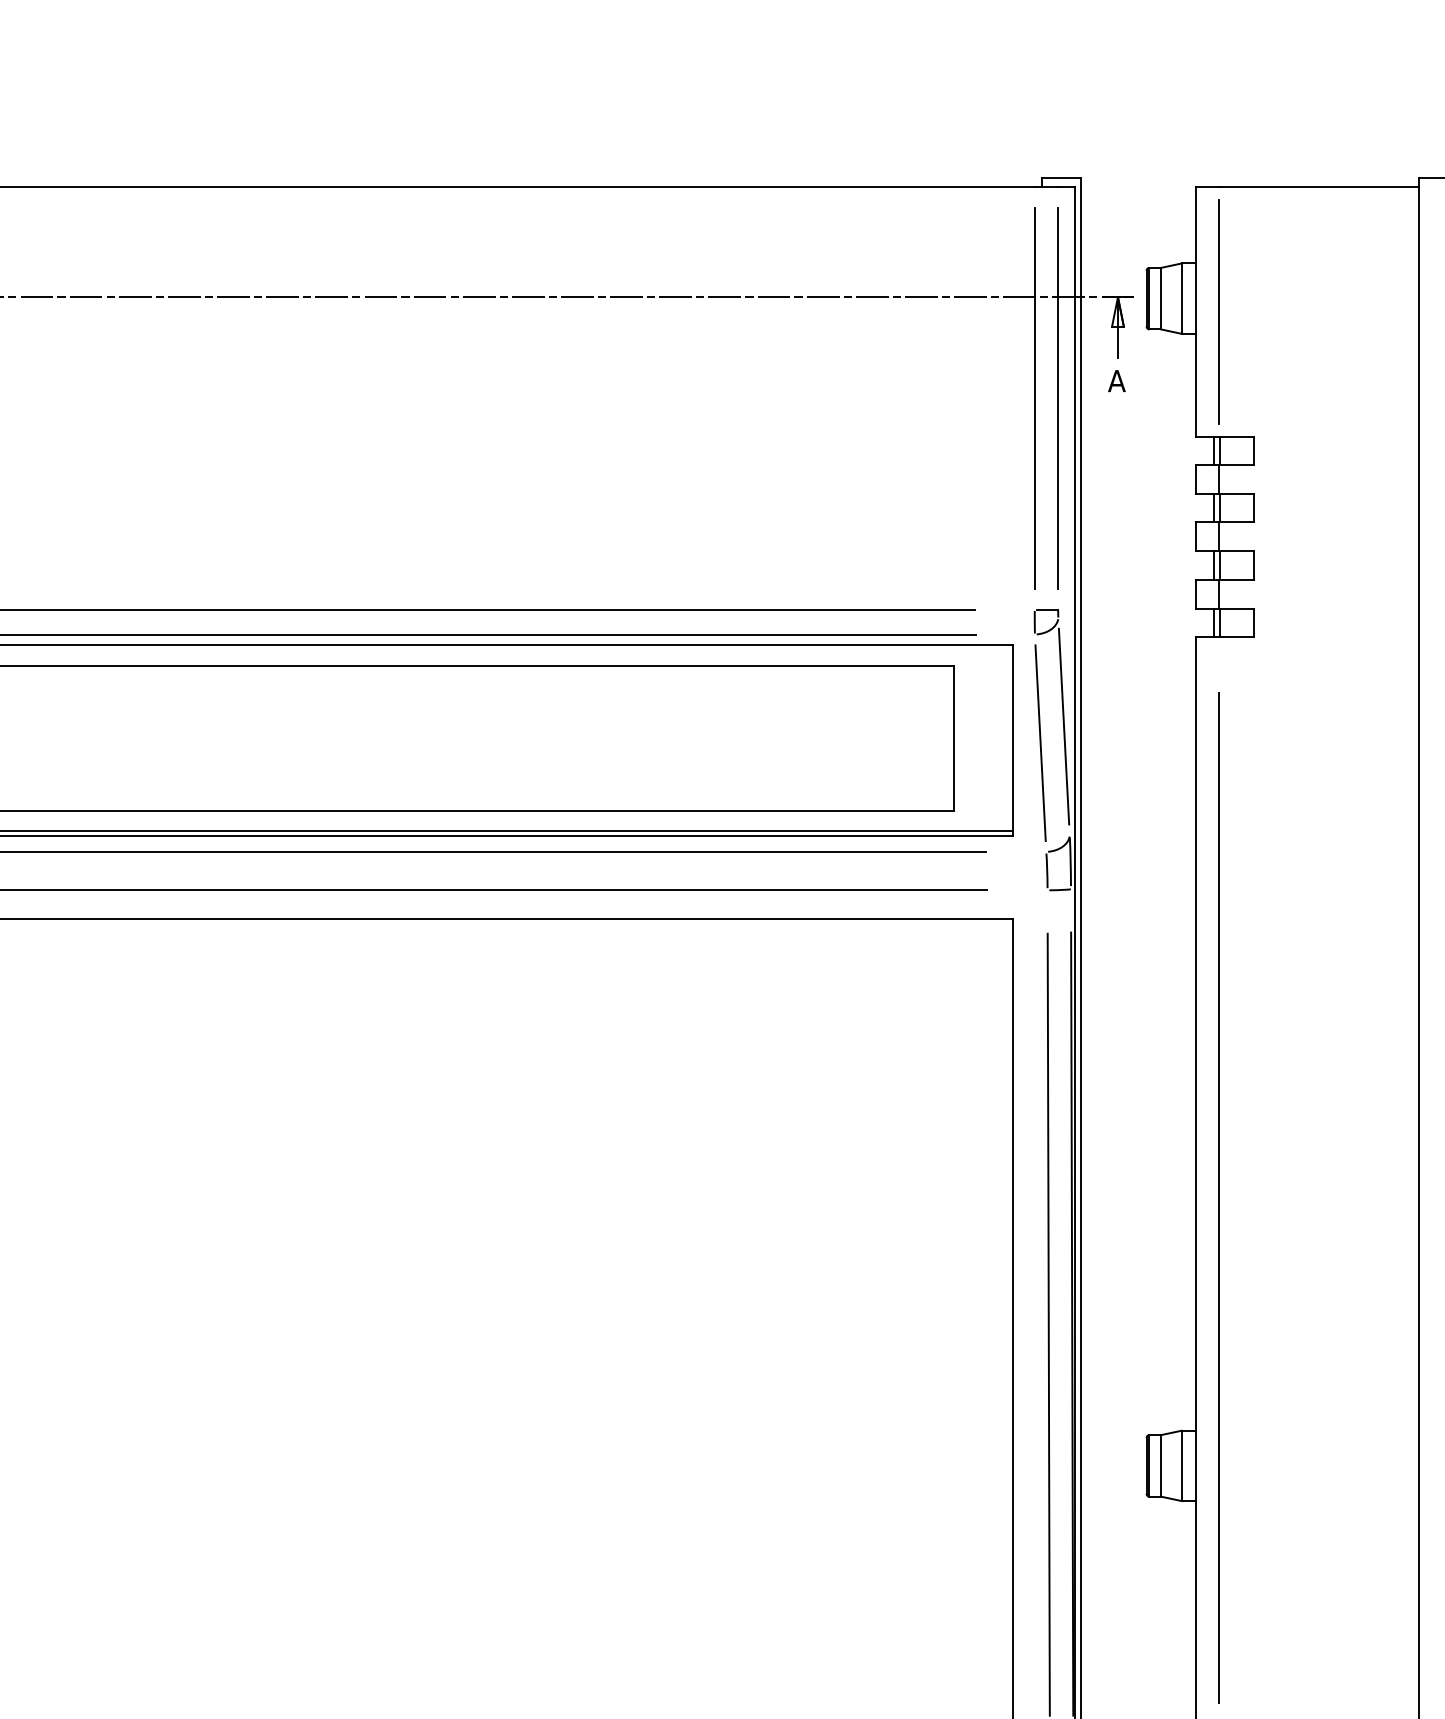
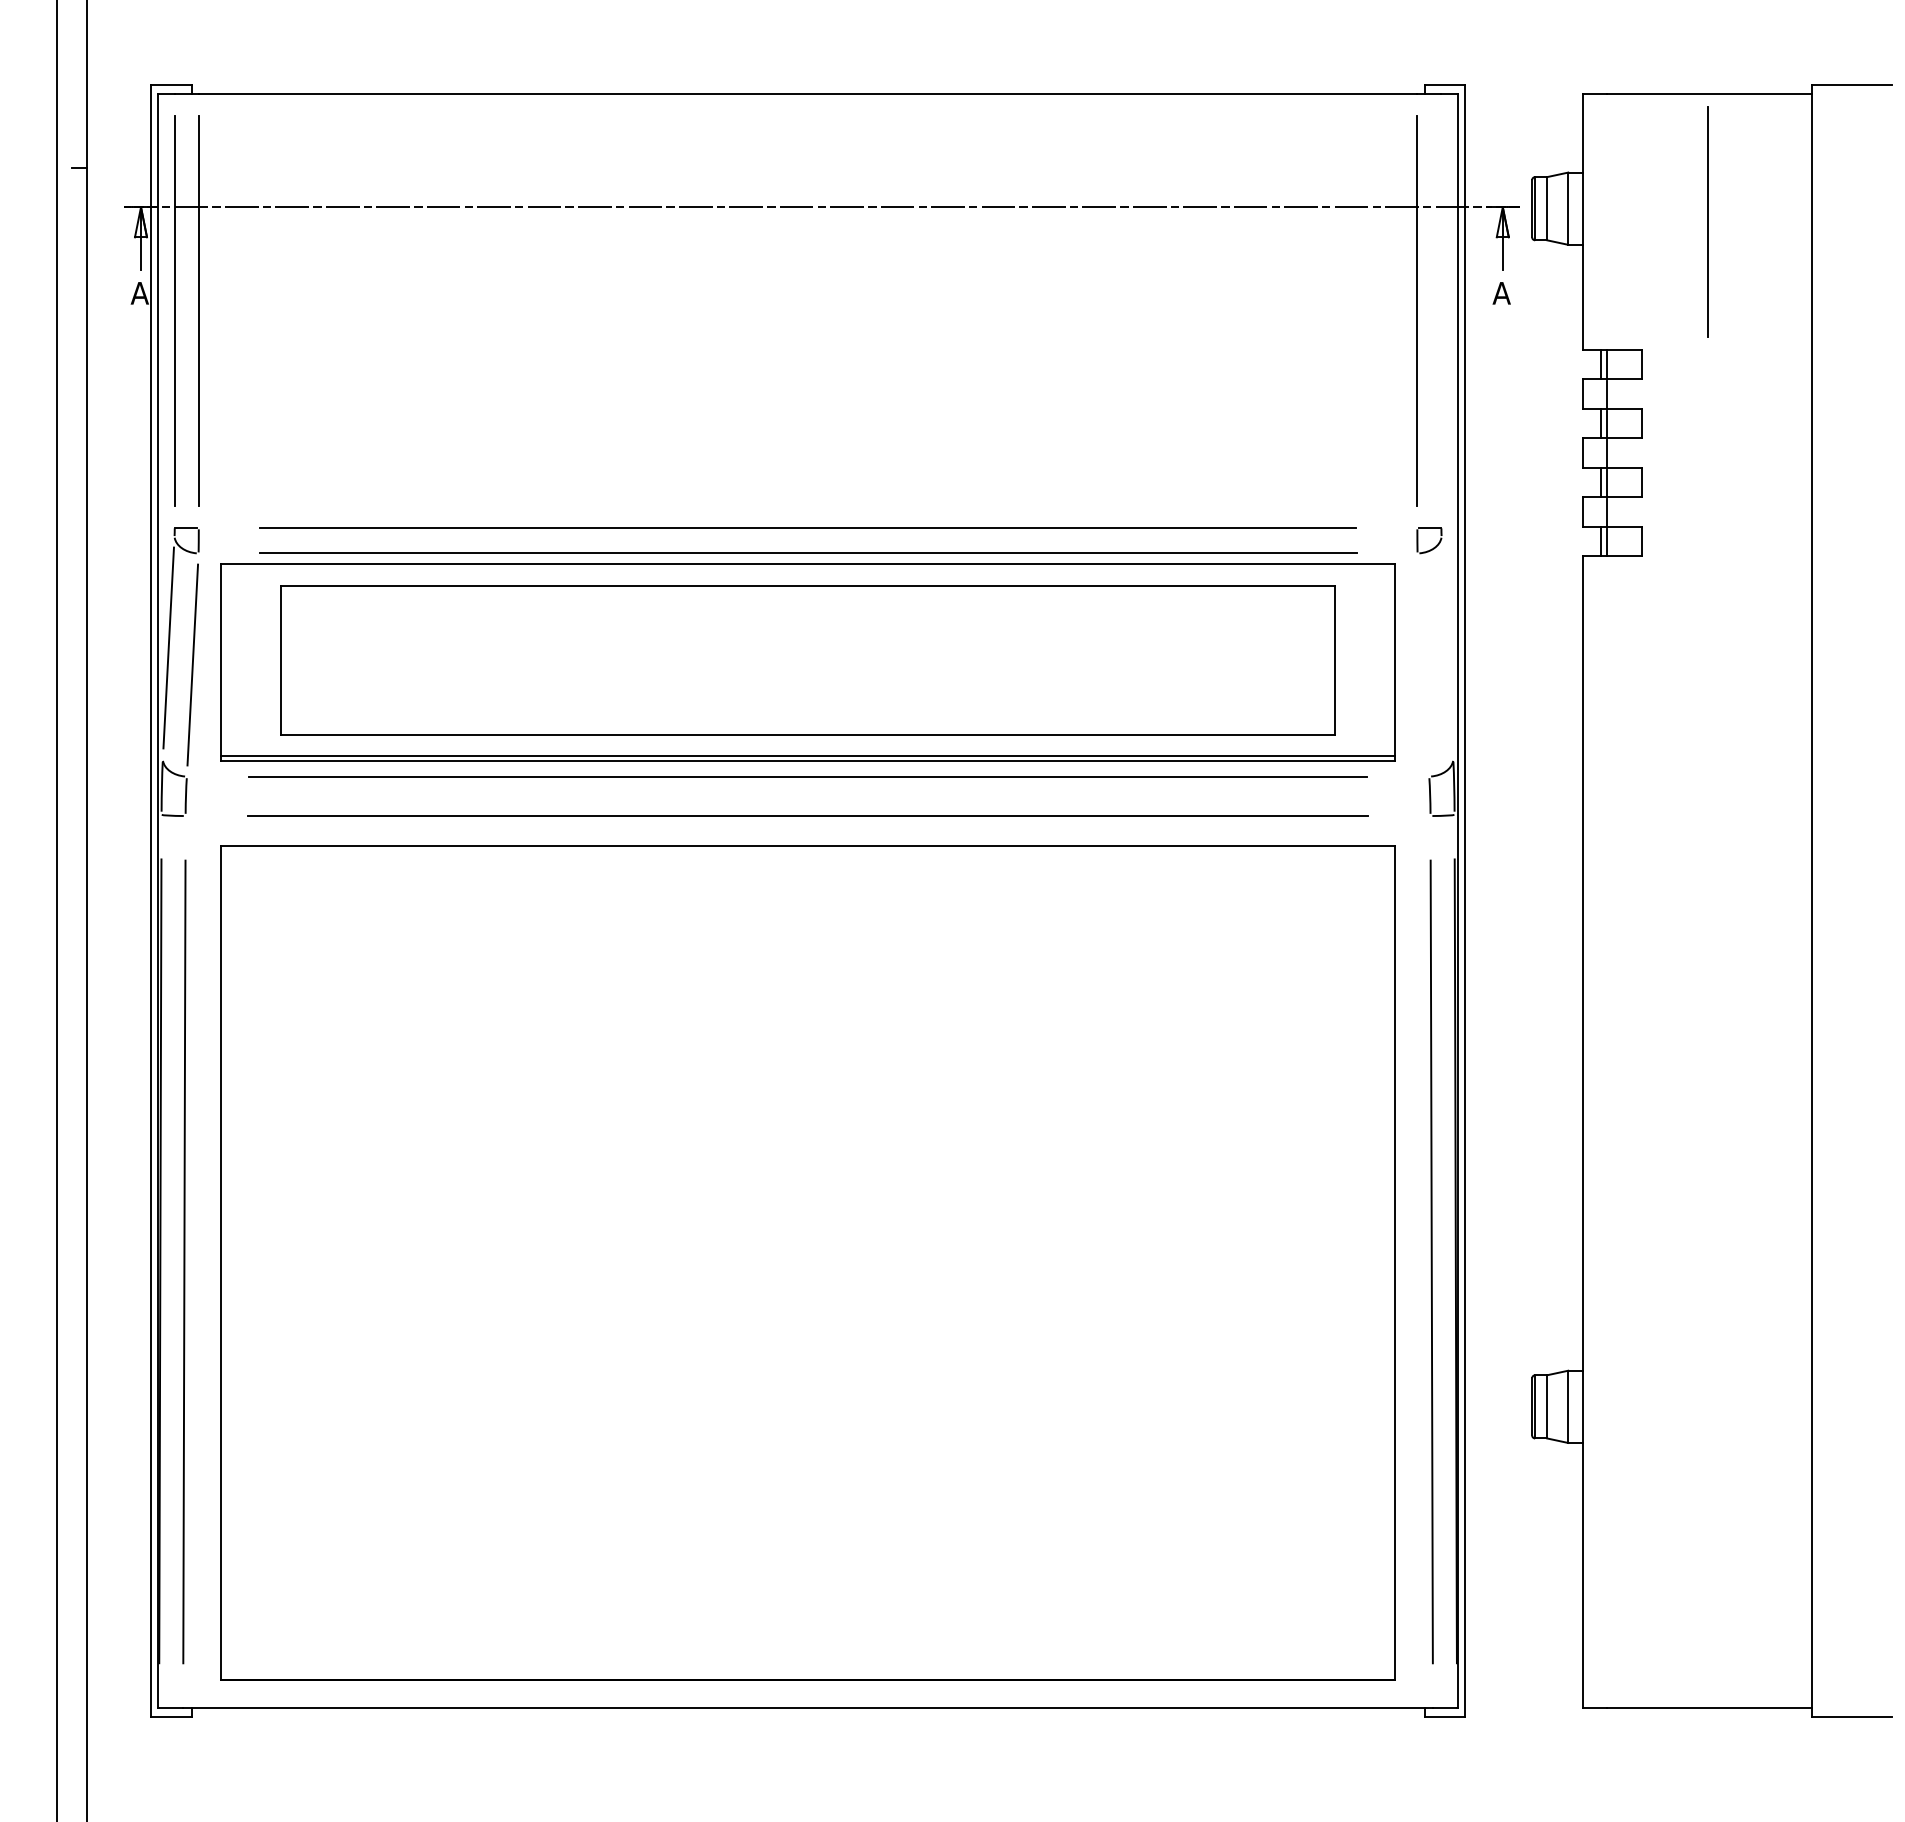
line: (1218, 311) -> (1707, 221), moved
line: (1058, 398) -> (1441, 311), removed
line: (1064, 726) -> (1447, 647), removed
line: (1040, 742) -> (1423, 664), removed
line: (1218, 1197) -> (1606, 1131), removed

